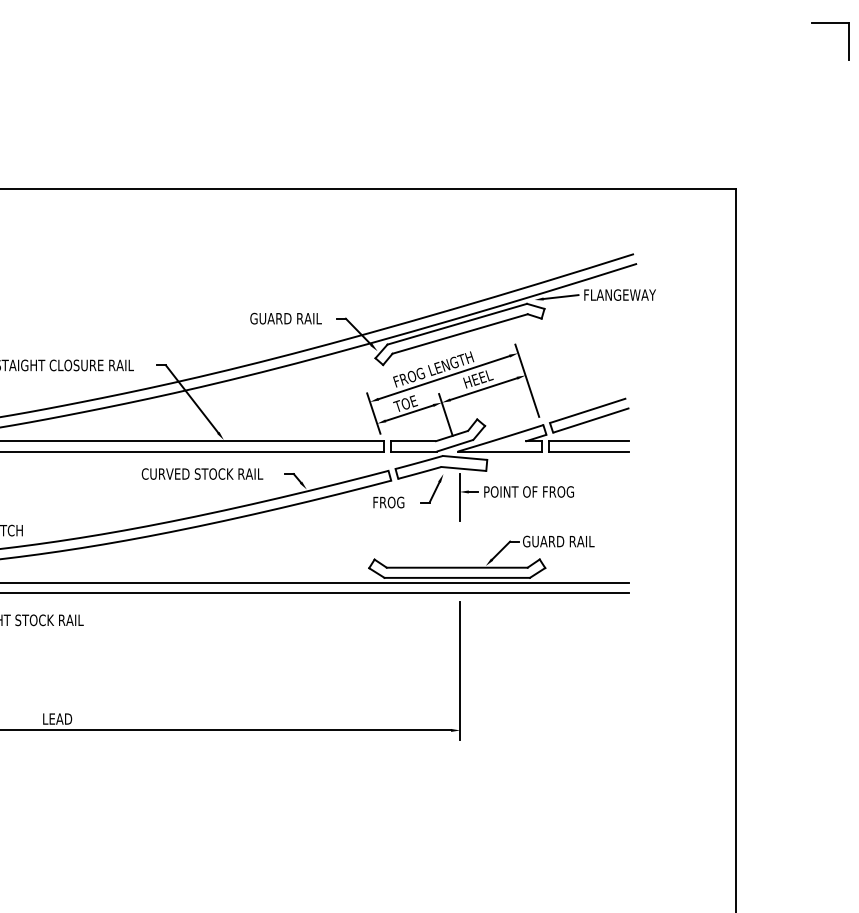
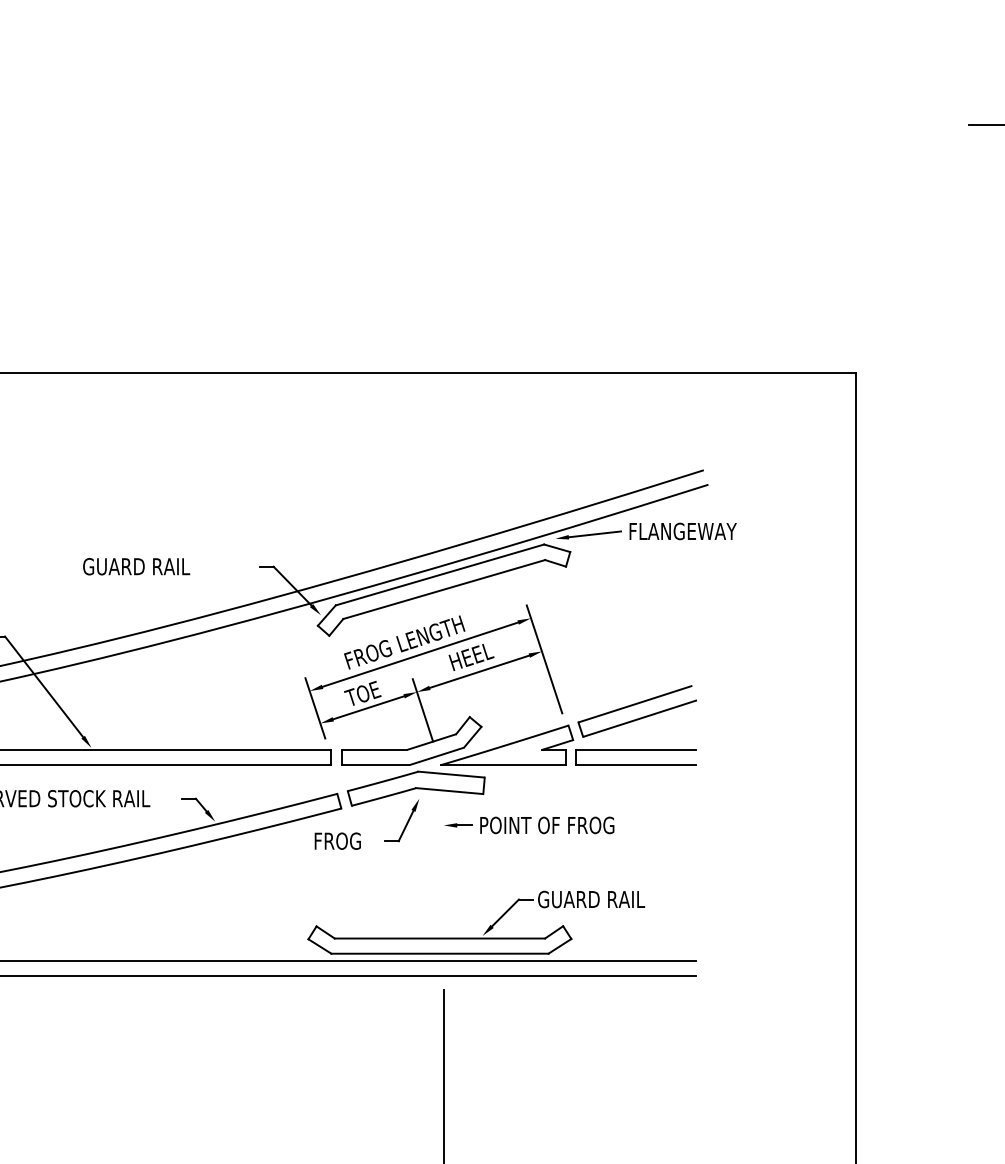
text: (285, 318) -> (135, 566), moved
line: (460, 496) -> (444, 832), removed

